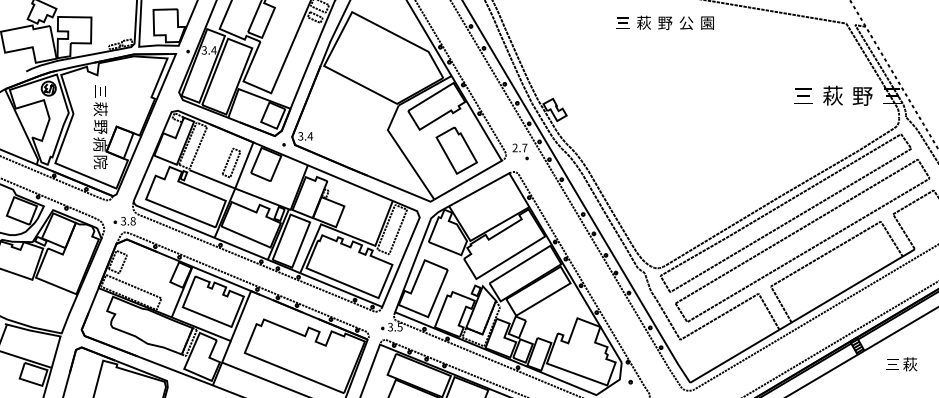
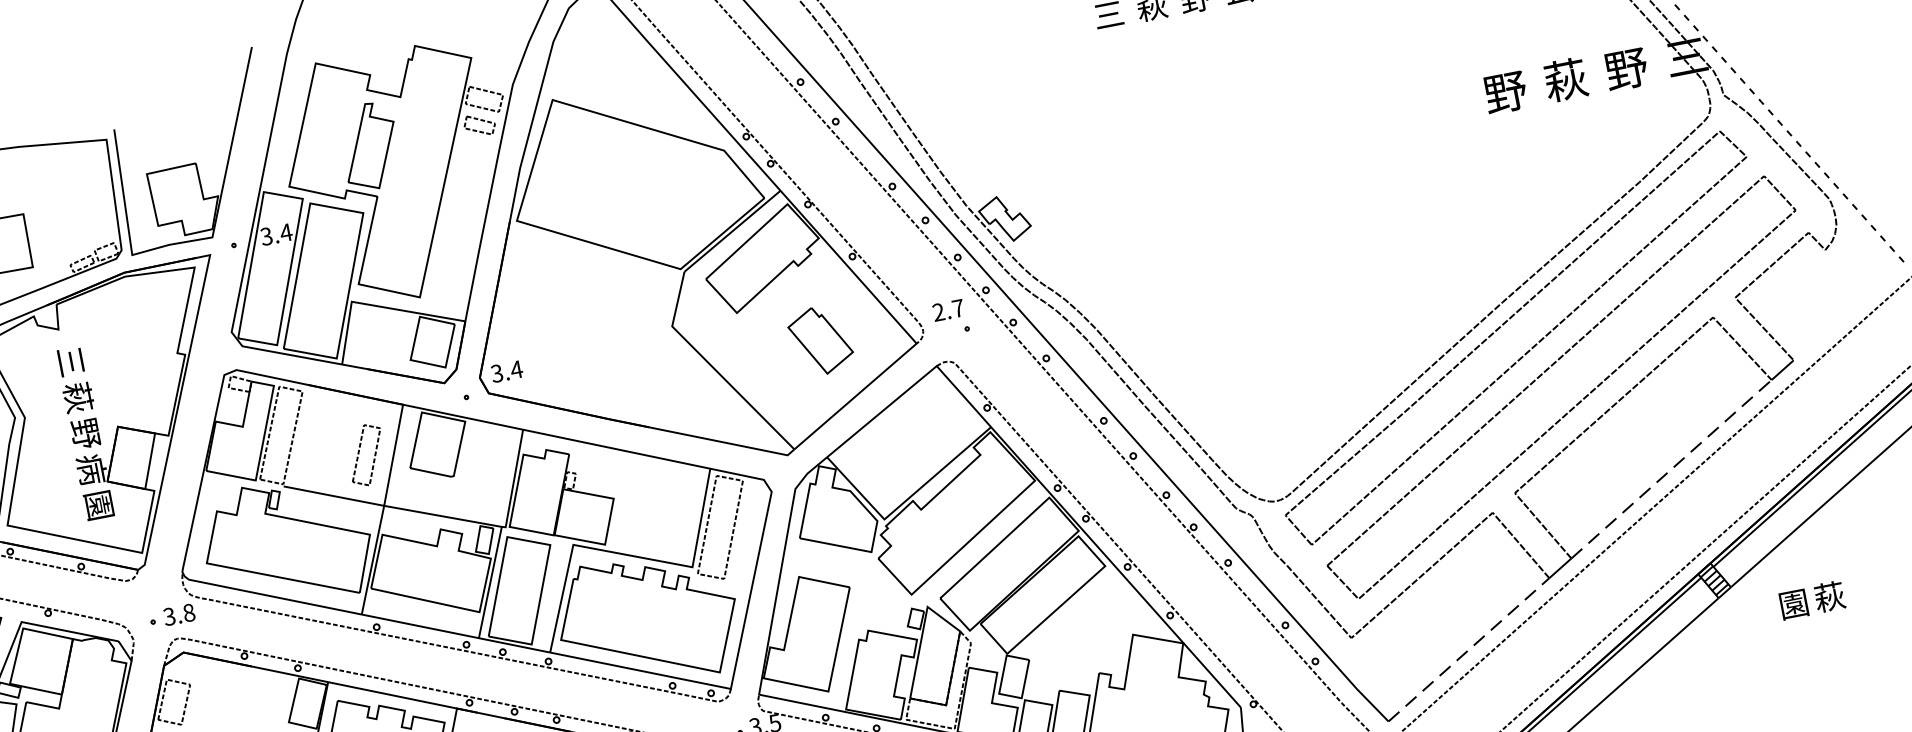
text: (803, 96) -> (1505, 93), 三 -> 野
part: (456, 150) -> (820, 340), size x0.7
text: (100, 162) -> (99, 506), 院 -> 園
line: (847, 289) -> (1672, 469), solid -> dashed
line: (734, 356) -> (1468, 650), solid -> dashed
text: (892, 364) -> (1793, 604), 三 -> 園

